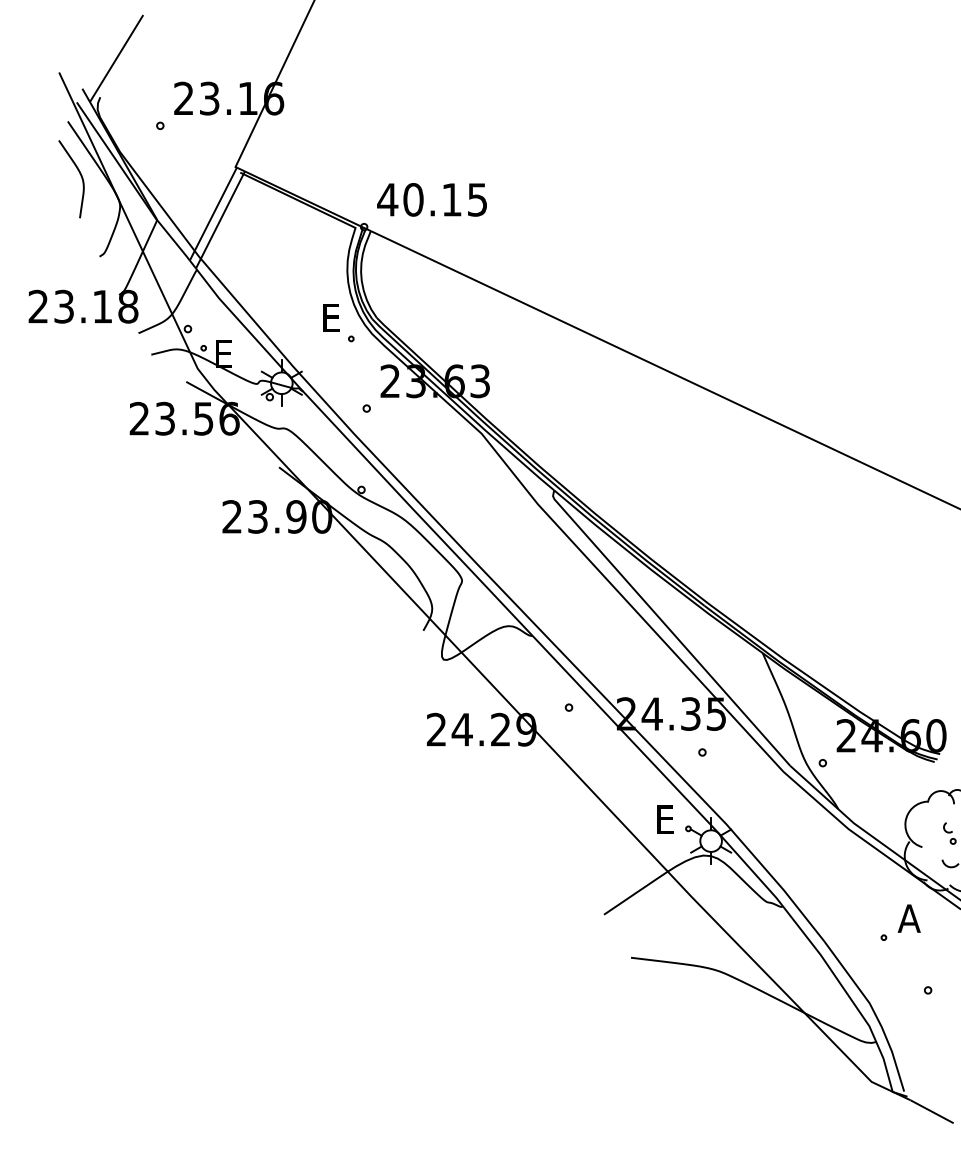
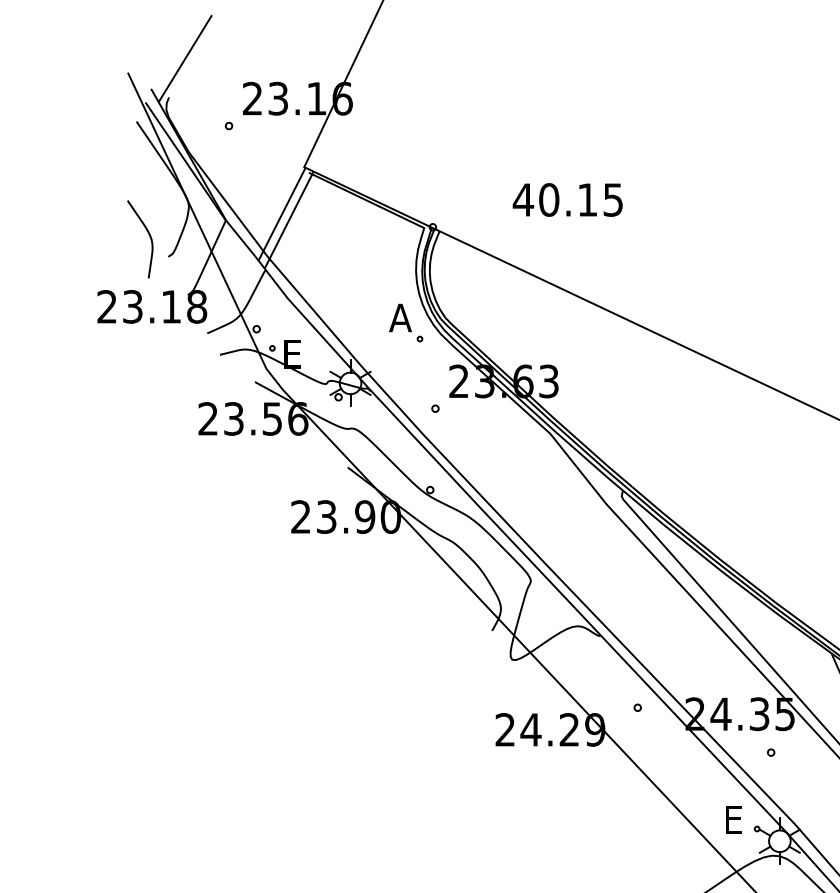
curve: (79, 174) -> (148, 234), moved
text: (431, 199) -> (567, 199), moved
text: (331, 317) -> (400, 317), E -> A

